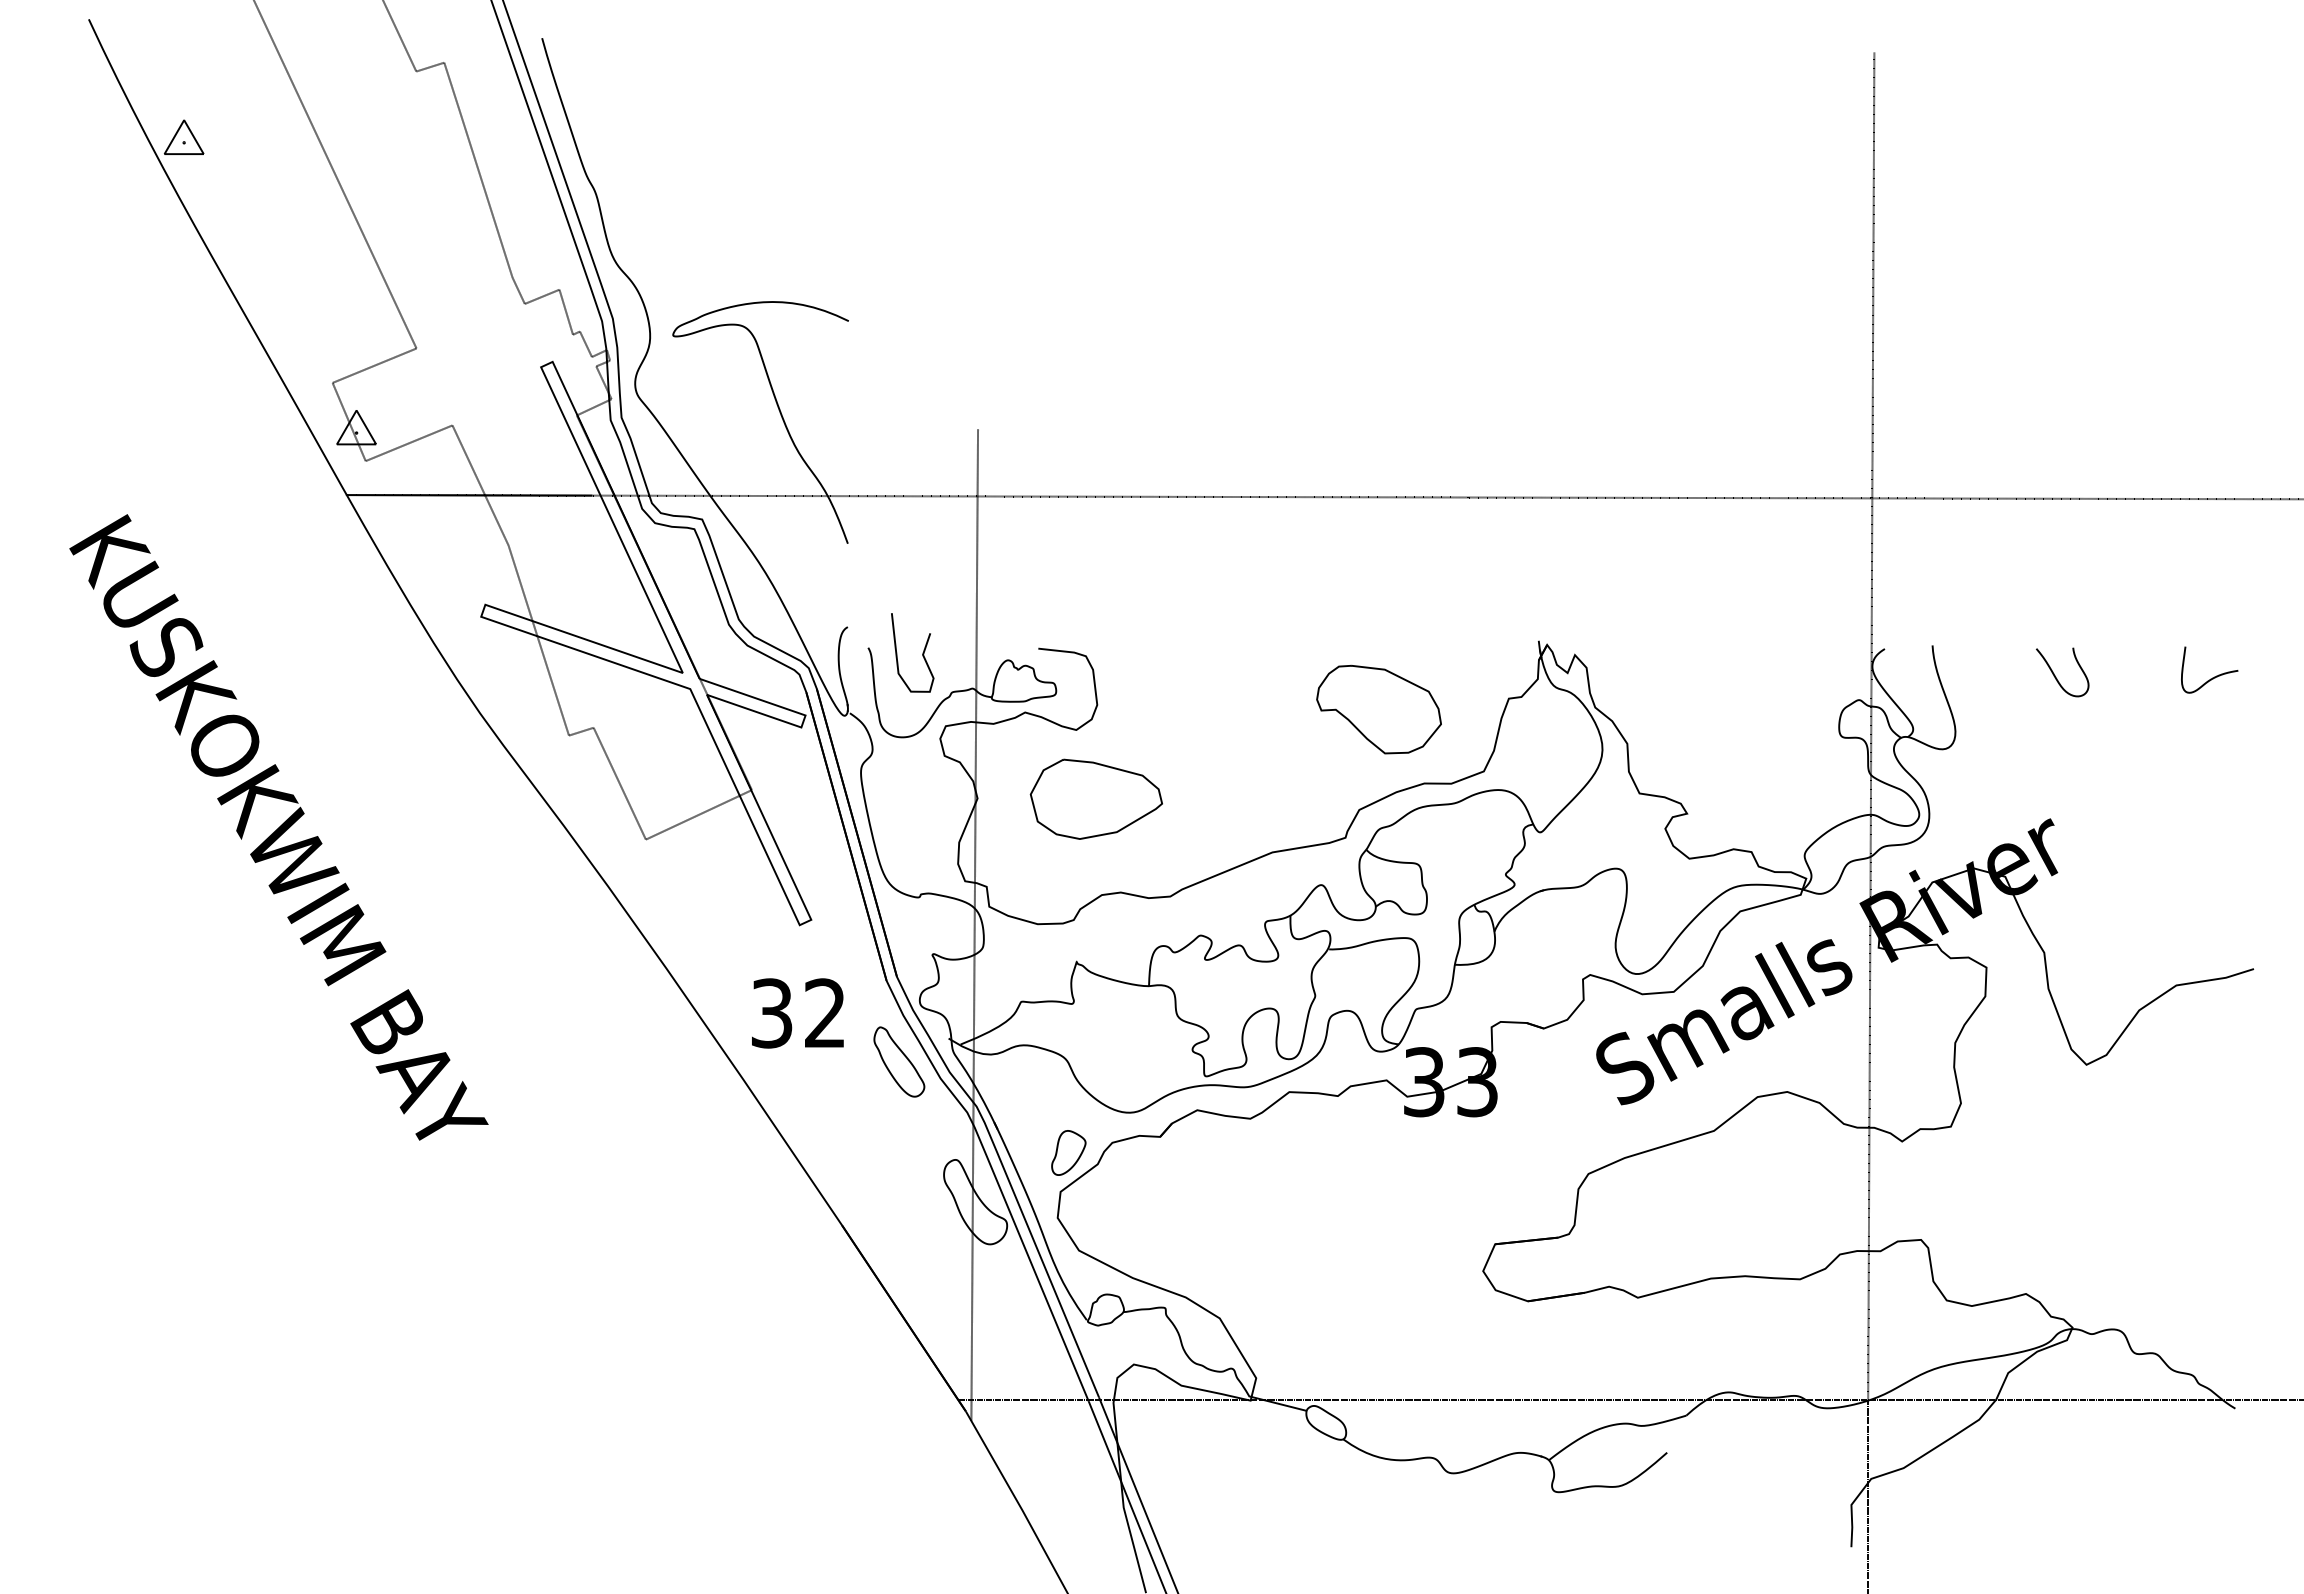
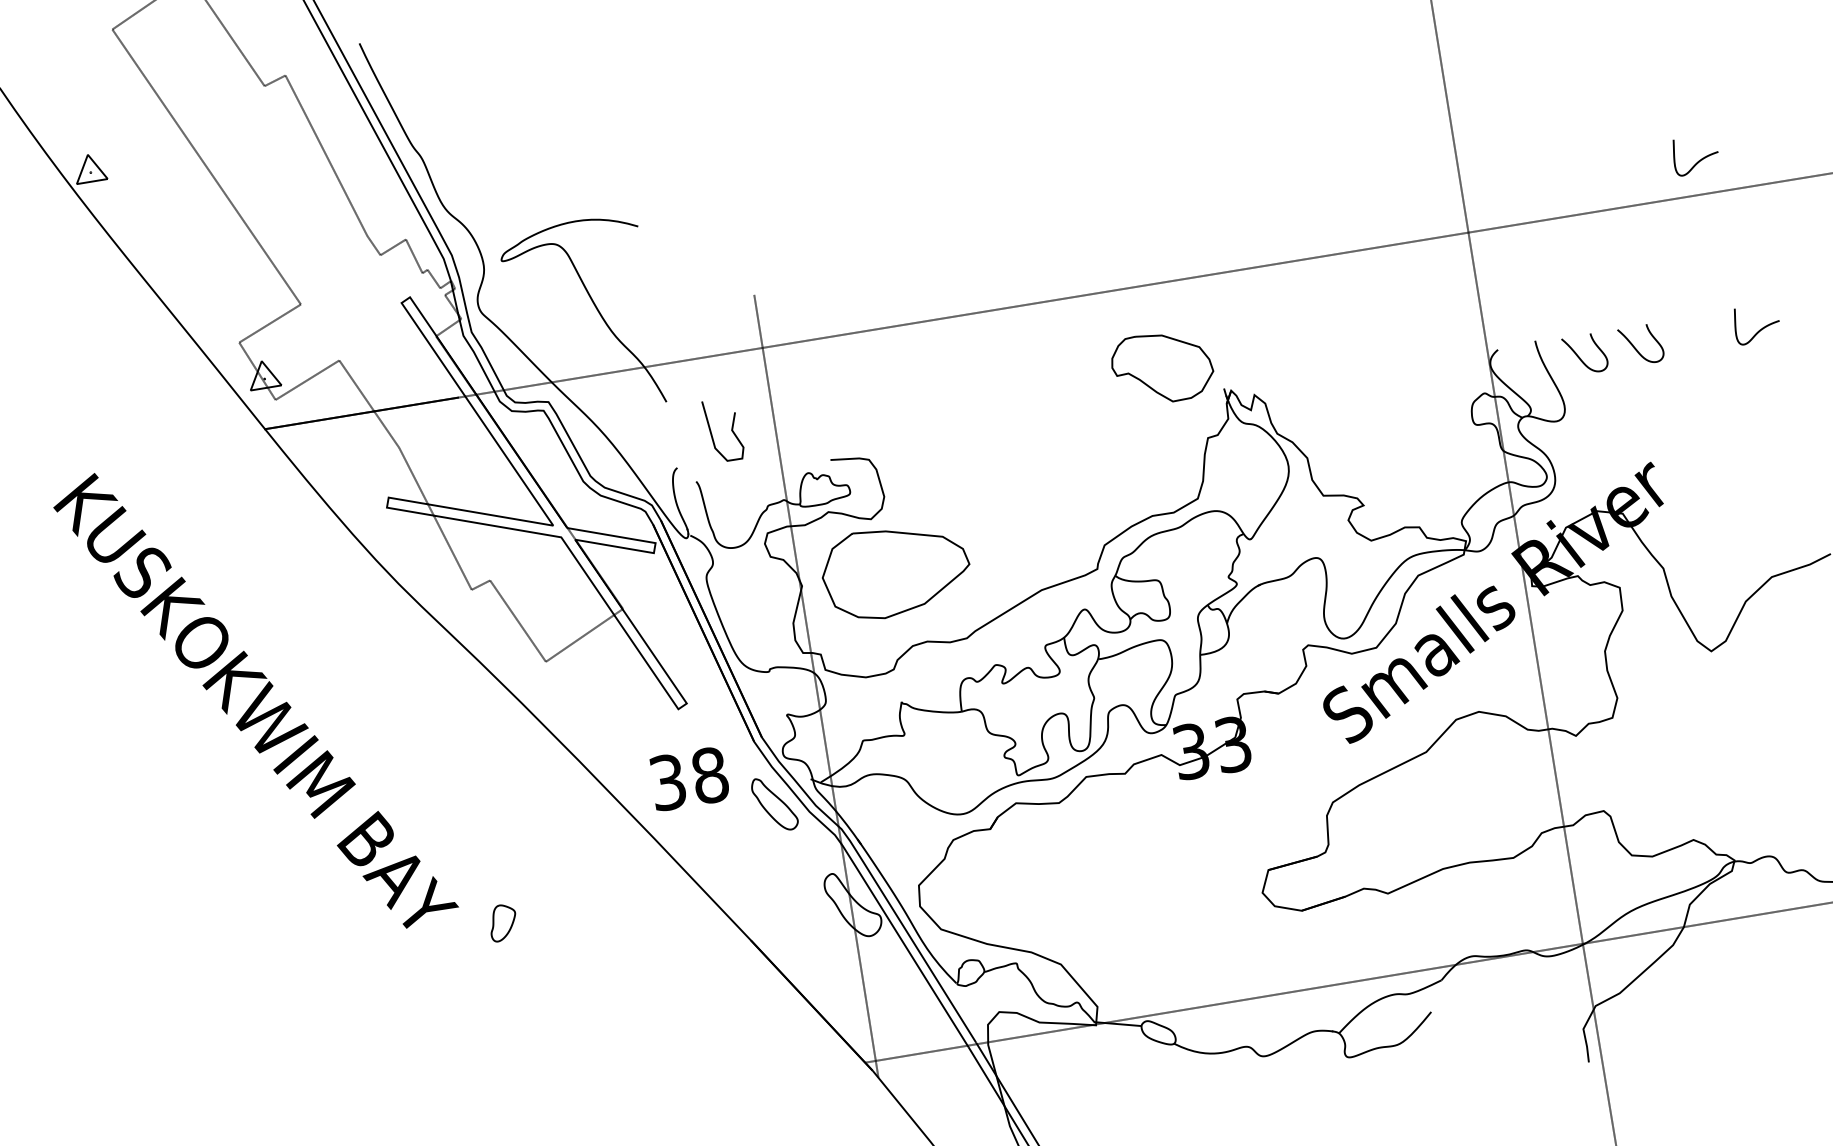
curve: (2171, 456) -> (1698, 160), added
curve: (922, 652) -> (731, 428), moved
curve: (1984, 675) -> (1580, 357), added
part: (1378, 709) -> (1162, 367), moved
part: (1095, 798) -> (895, 570), size x1.4
text: (825, 1013) -> (710, 775), 32 -> 38
part: (1068, 1152) -> (502, 922), moved

